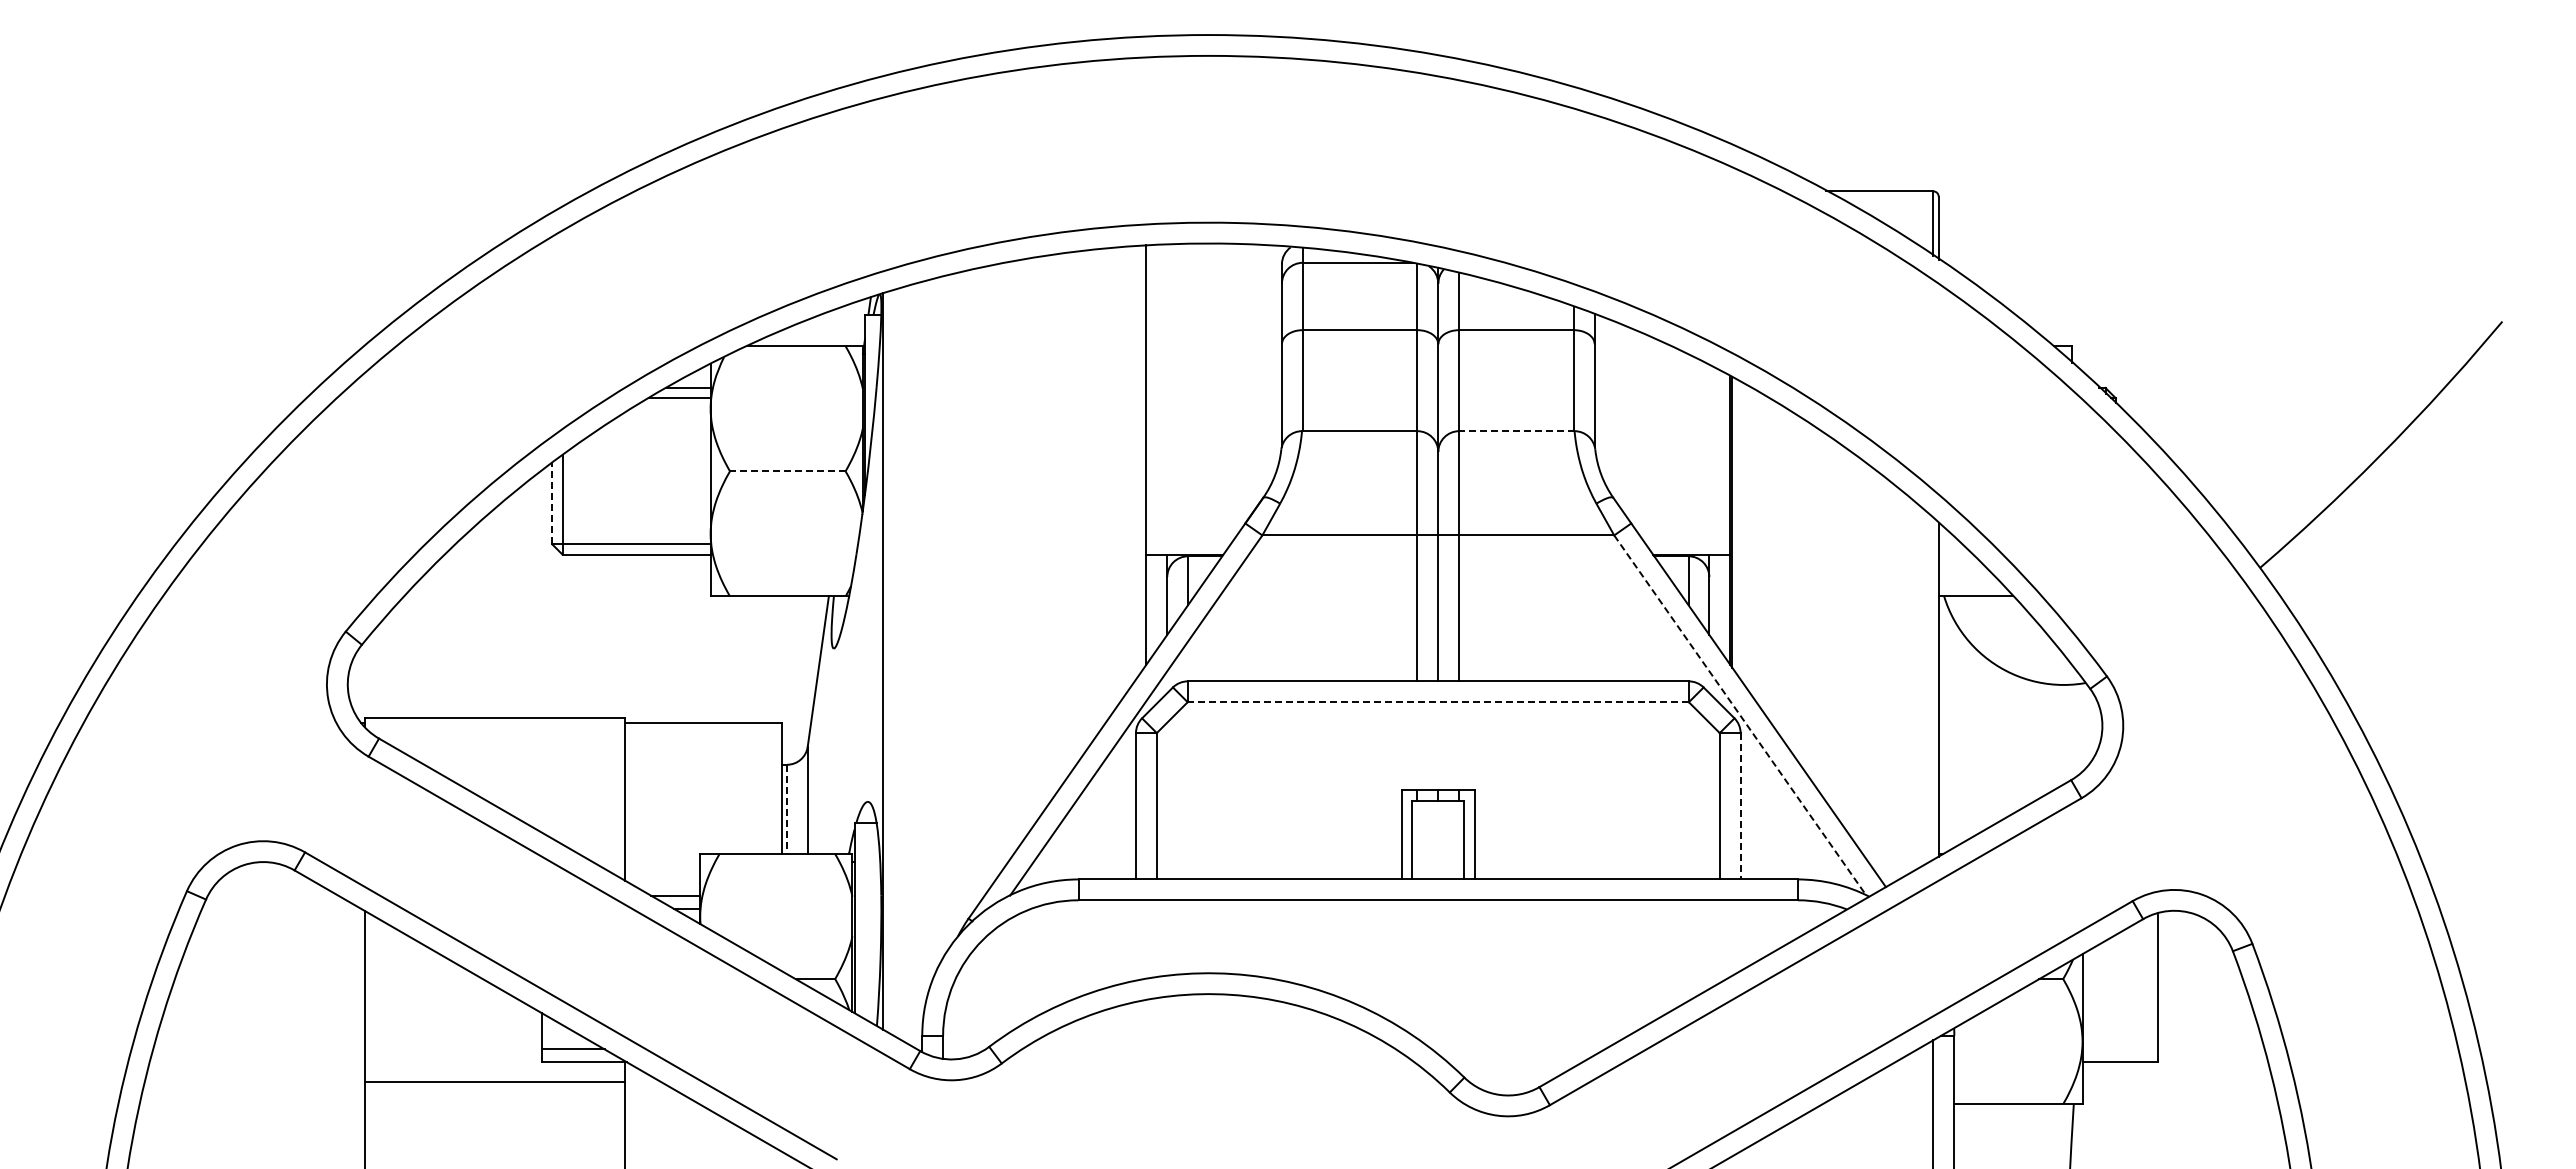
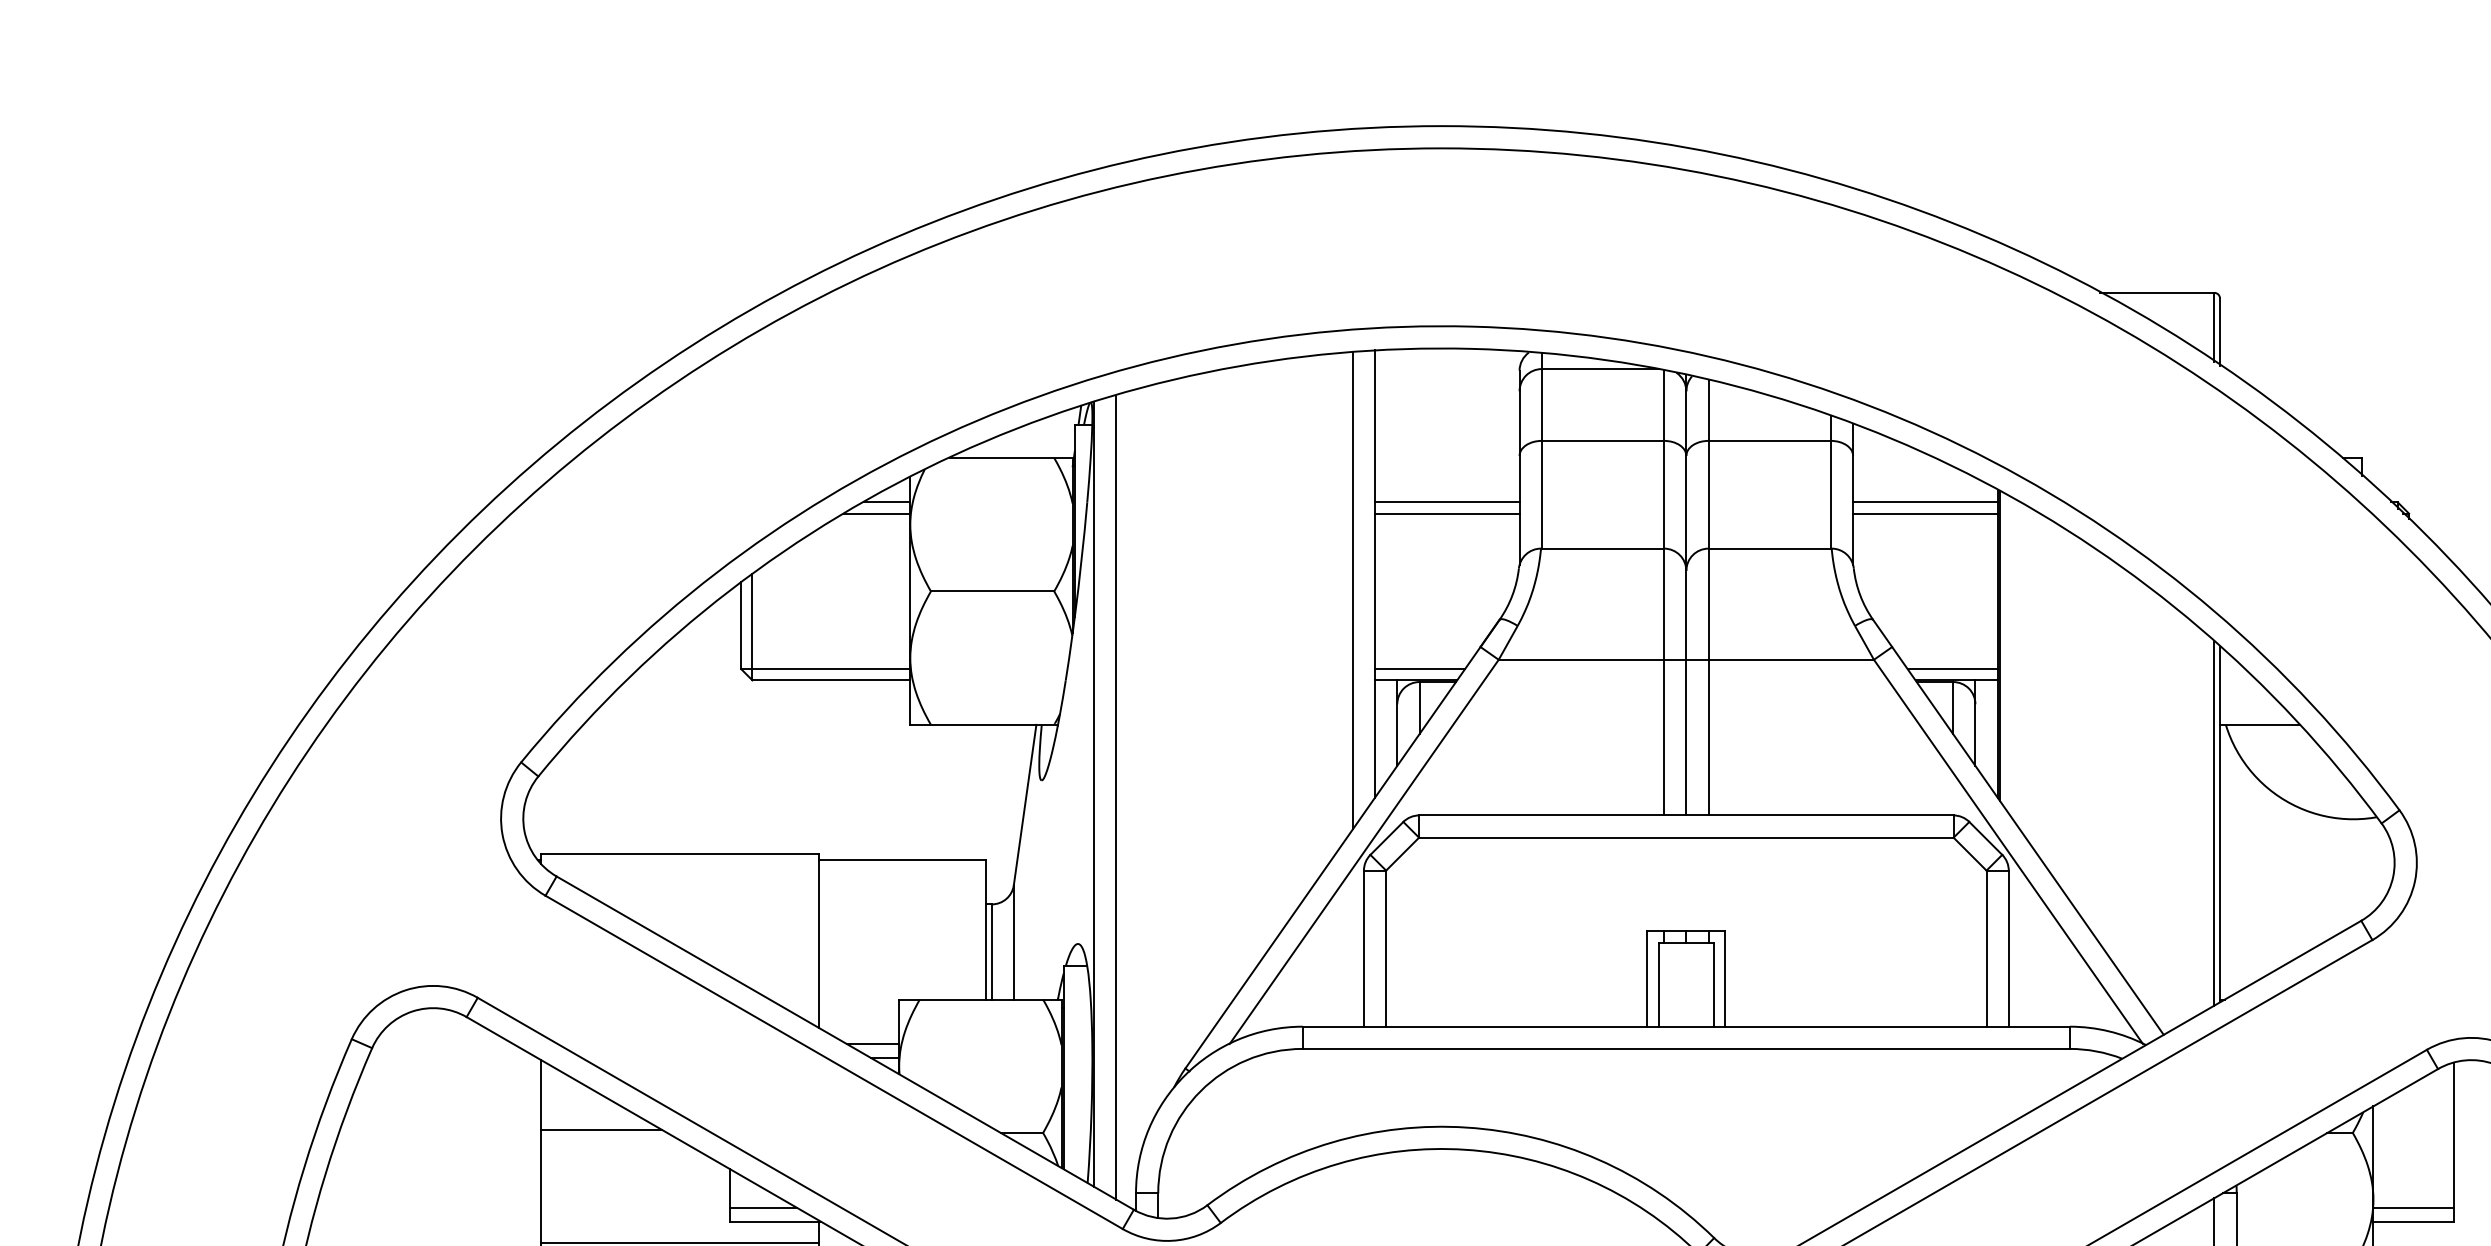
line: (1213, 387) -> (1446, 502), added
line: (1662, 387) -> (1925, 502), added
line: (1213, 398) -> (1446, 513), added
line: (1662, 398) -> (1925, 513), added
line: (1516, 431) -> (1769, 548), dashed -> solid
line: (1125, 470) -> (1352, 590), added
line: (787, 471) -> (992, 591), dashed -> solid
line: (552, 503) -> (741, 625), dashed -> solid
line: (1188, 544) -> (1419, 669), added
line: (1687, 544) -> (1952, 669), added
line: (903, 664) -> (1115, 797), added
line: (1933, 688) -> (2214, 823), added
line: (1438, 702) -> (1686, 837), dashed -> solid
line: (1740, 715) -> (2008, 851), dashed -> solid
line: (1740, 806) -> (2008, 948), dashed -> solid
line: (787, 809) -> (992, 952), dashed -> solid
line: (421, 976) -> (601, 1130), added
line: (2119, 1049) -> (2412, 1208), added

